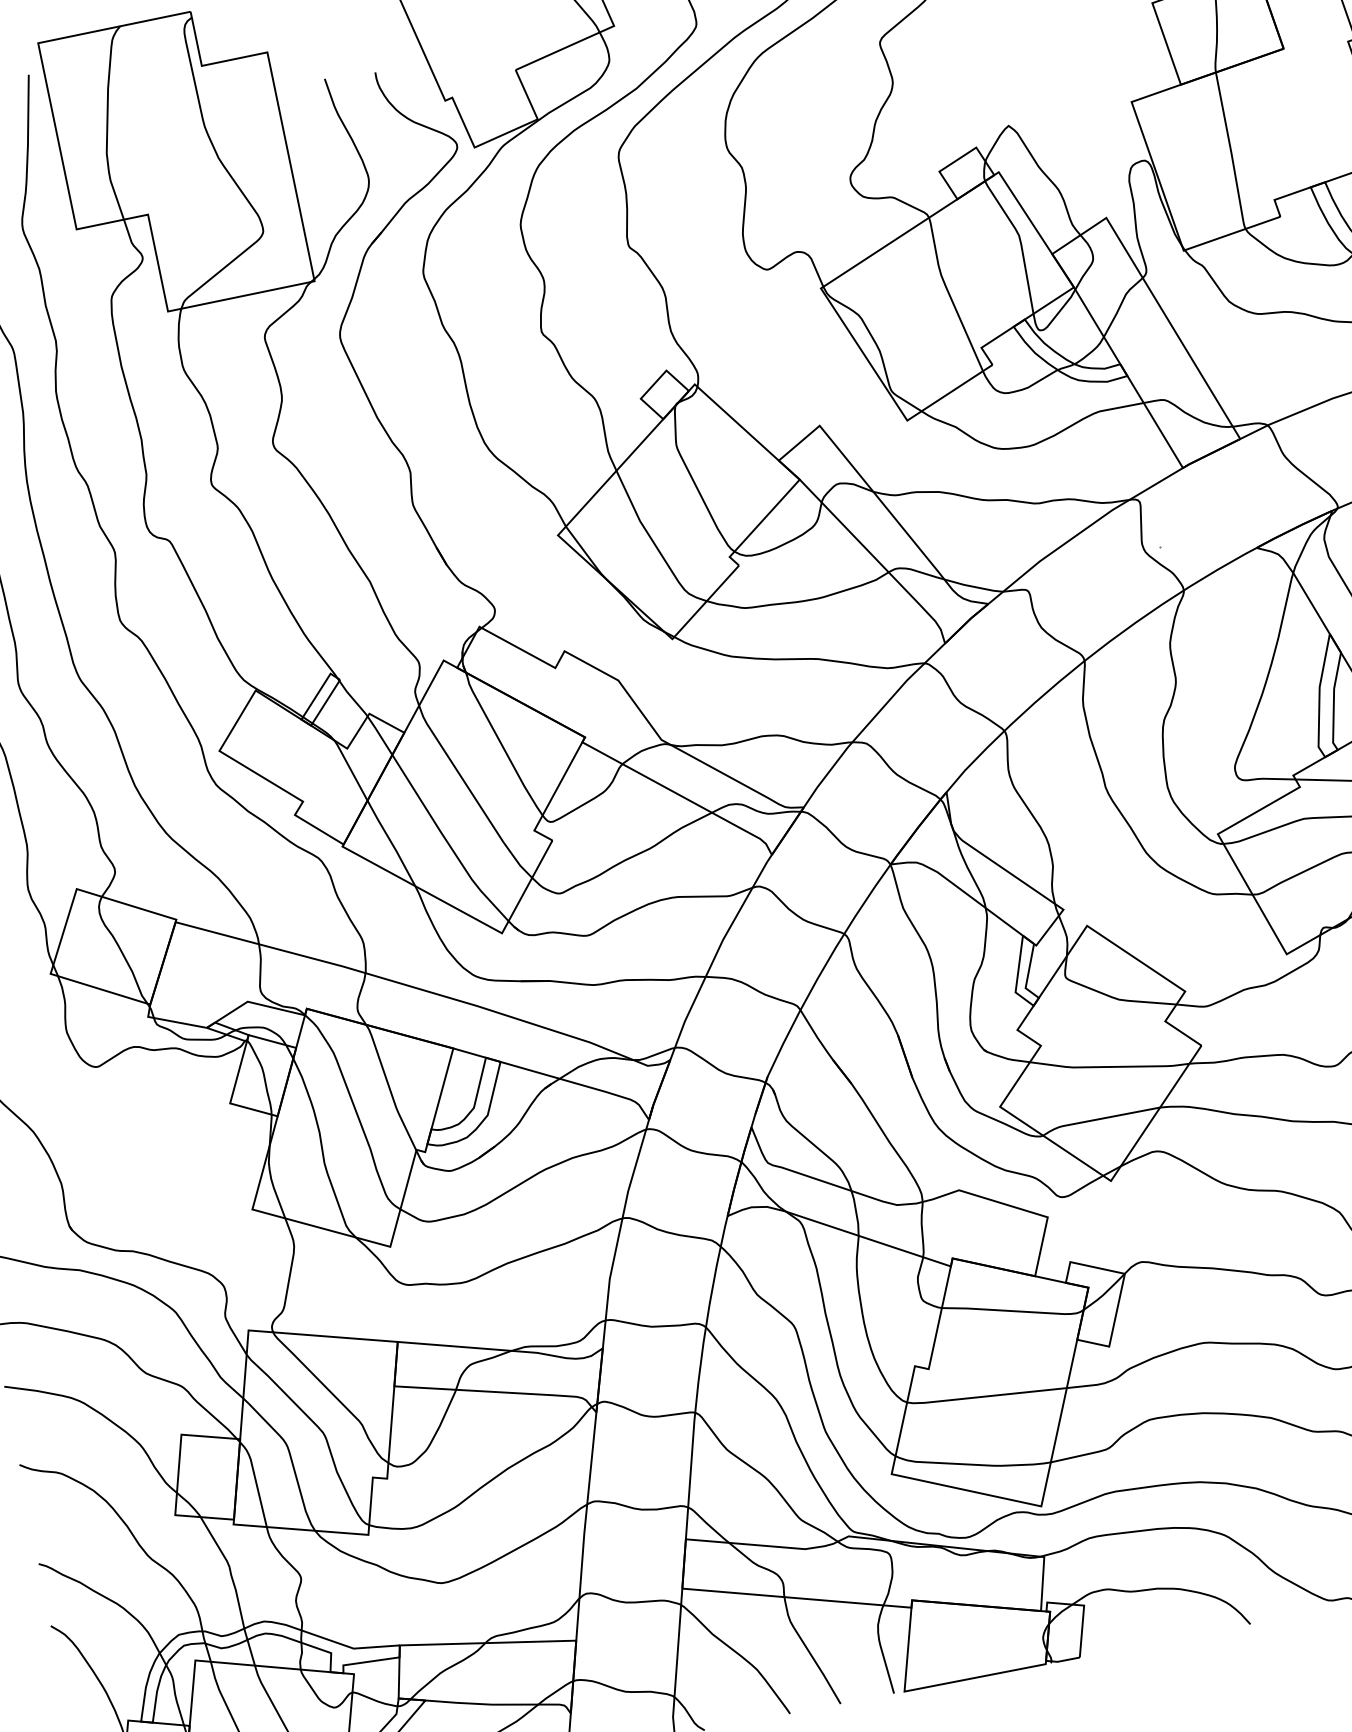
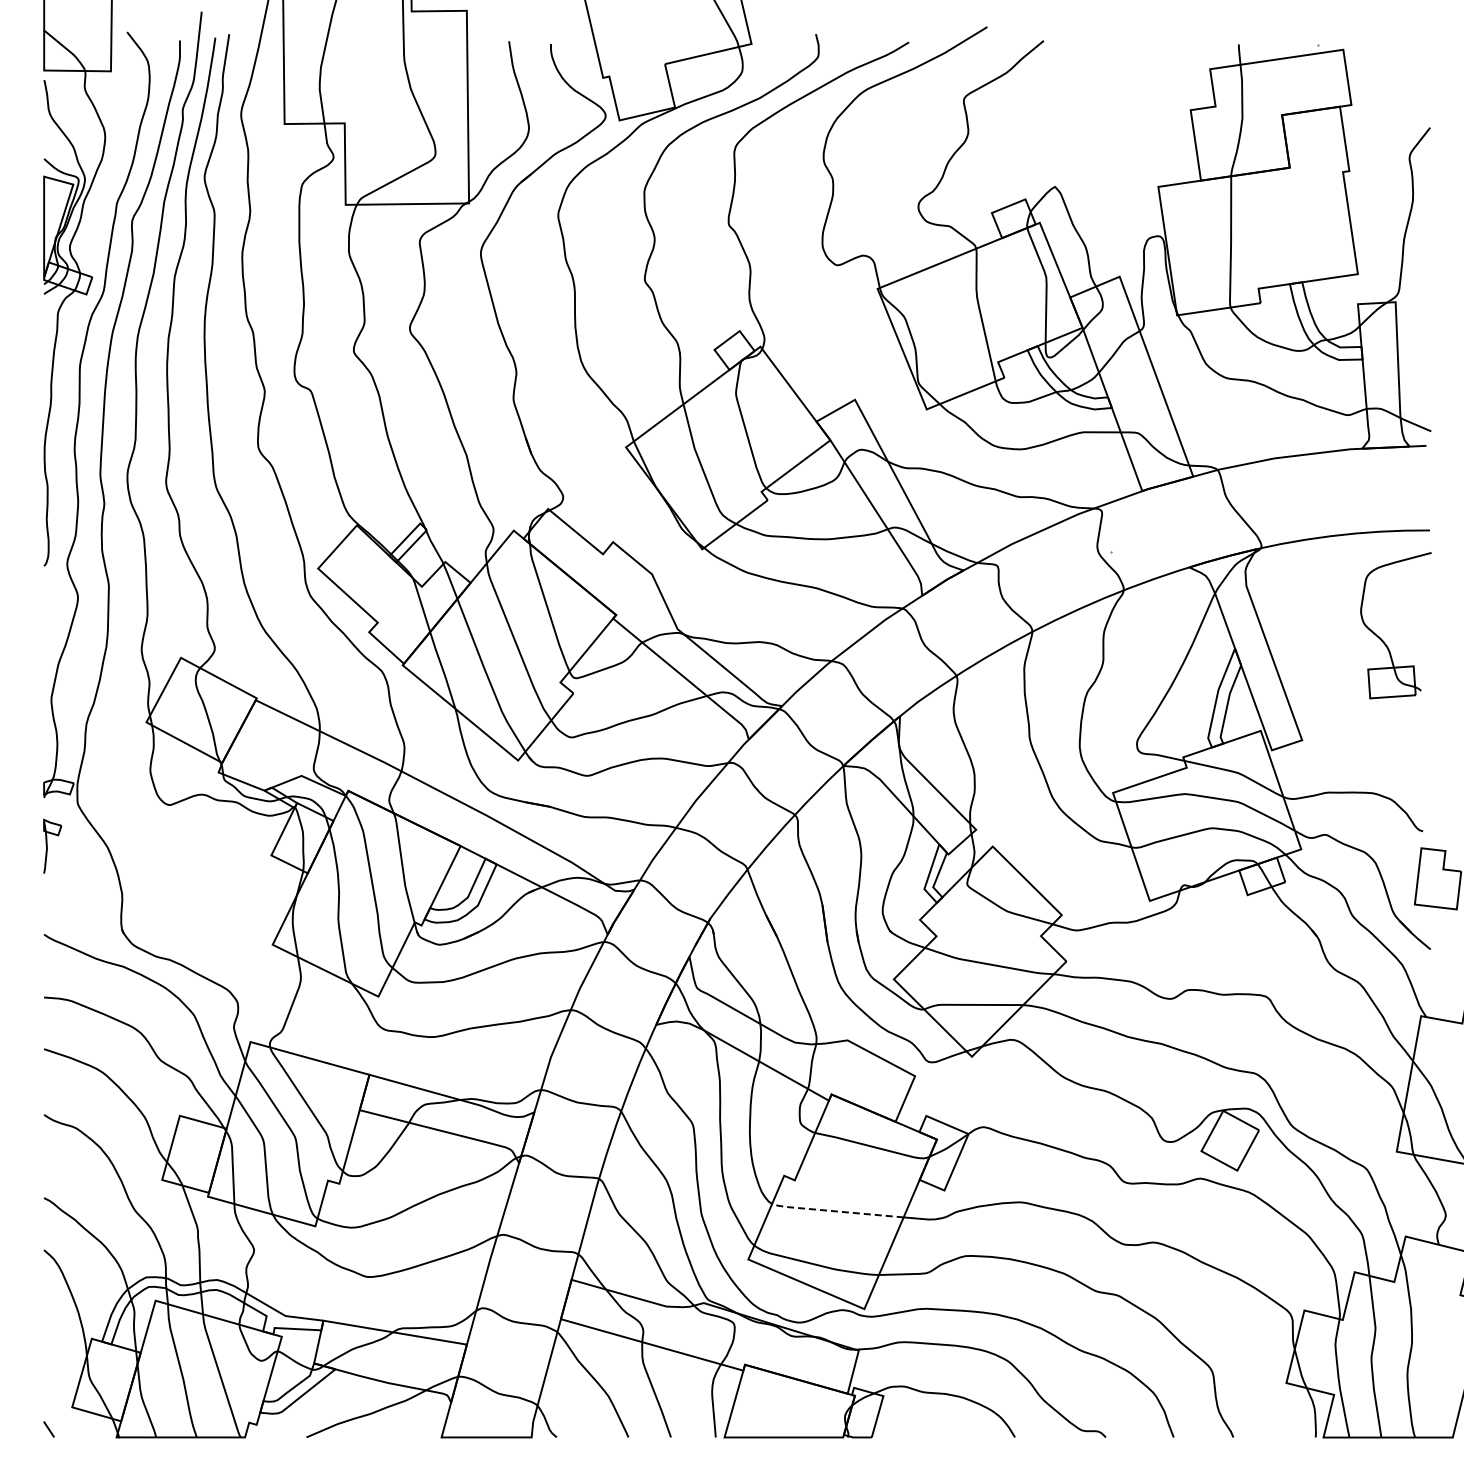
line: (984, 1396) -> (835, 1211), solid -> dashed

